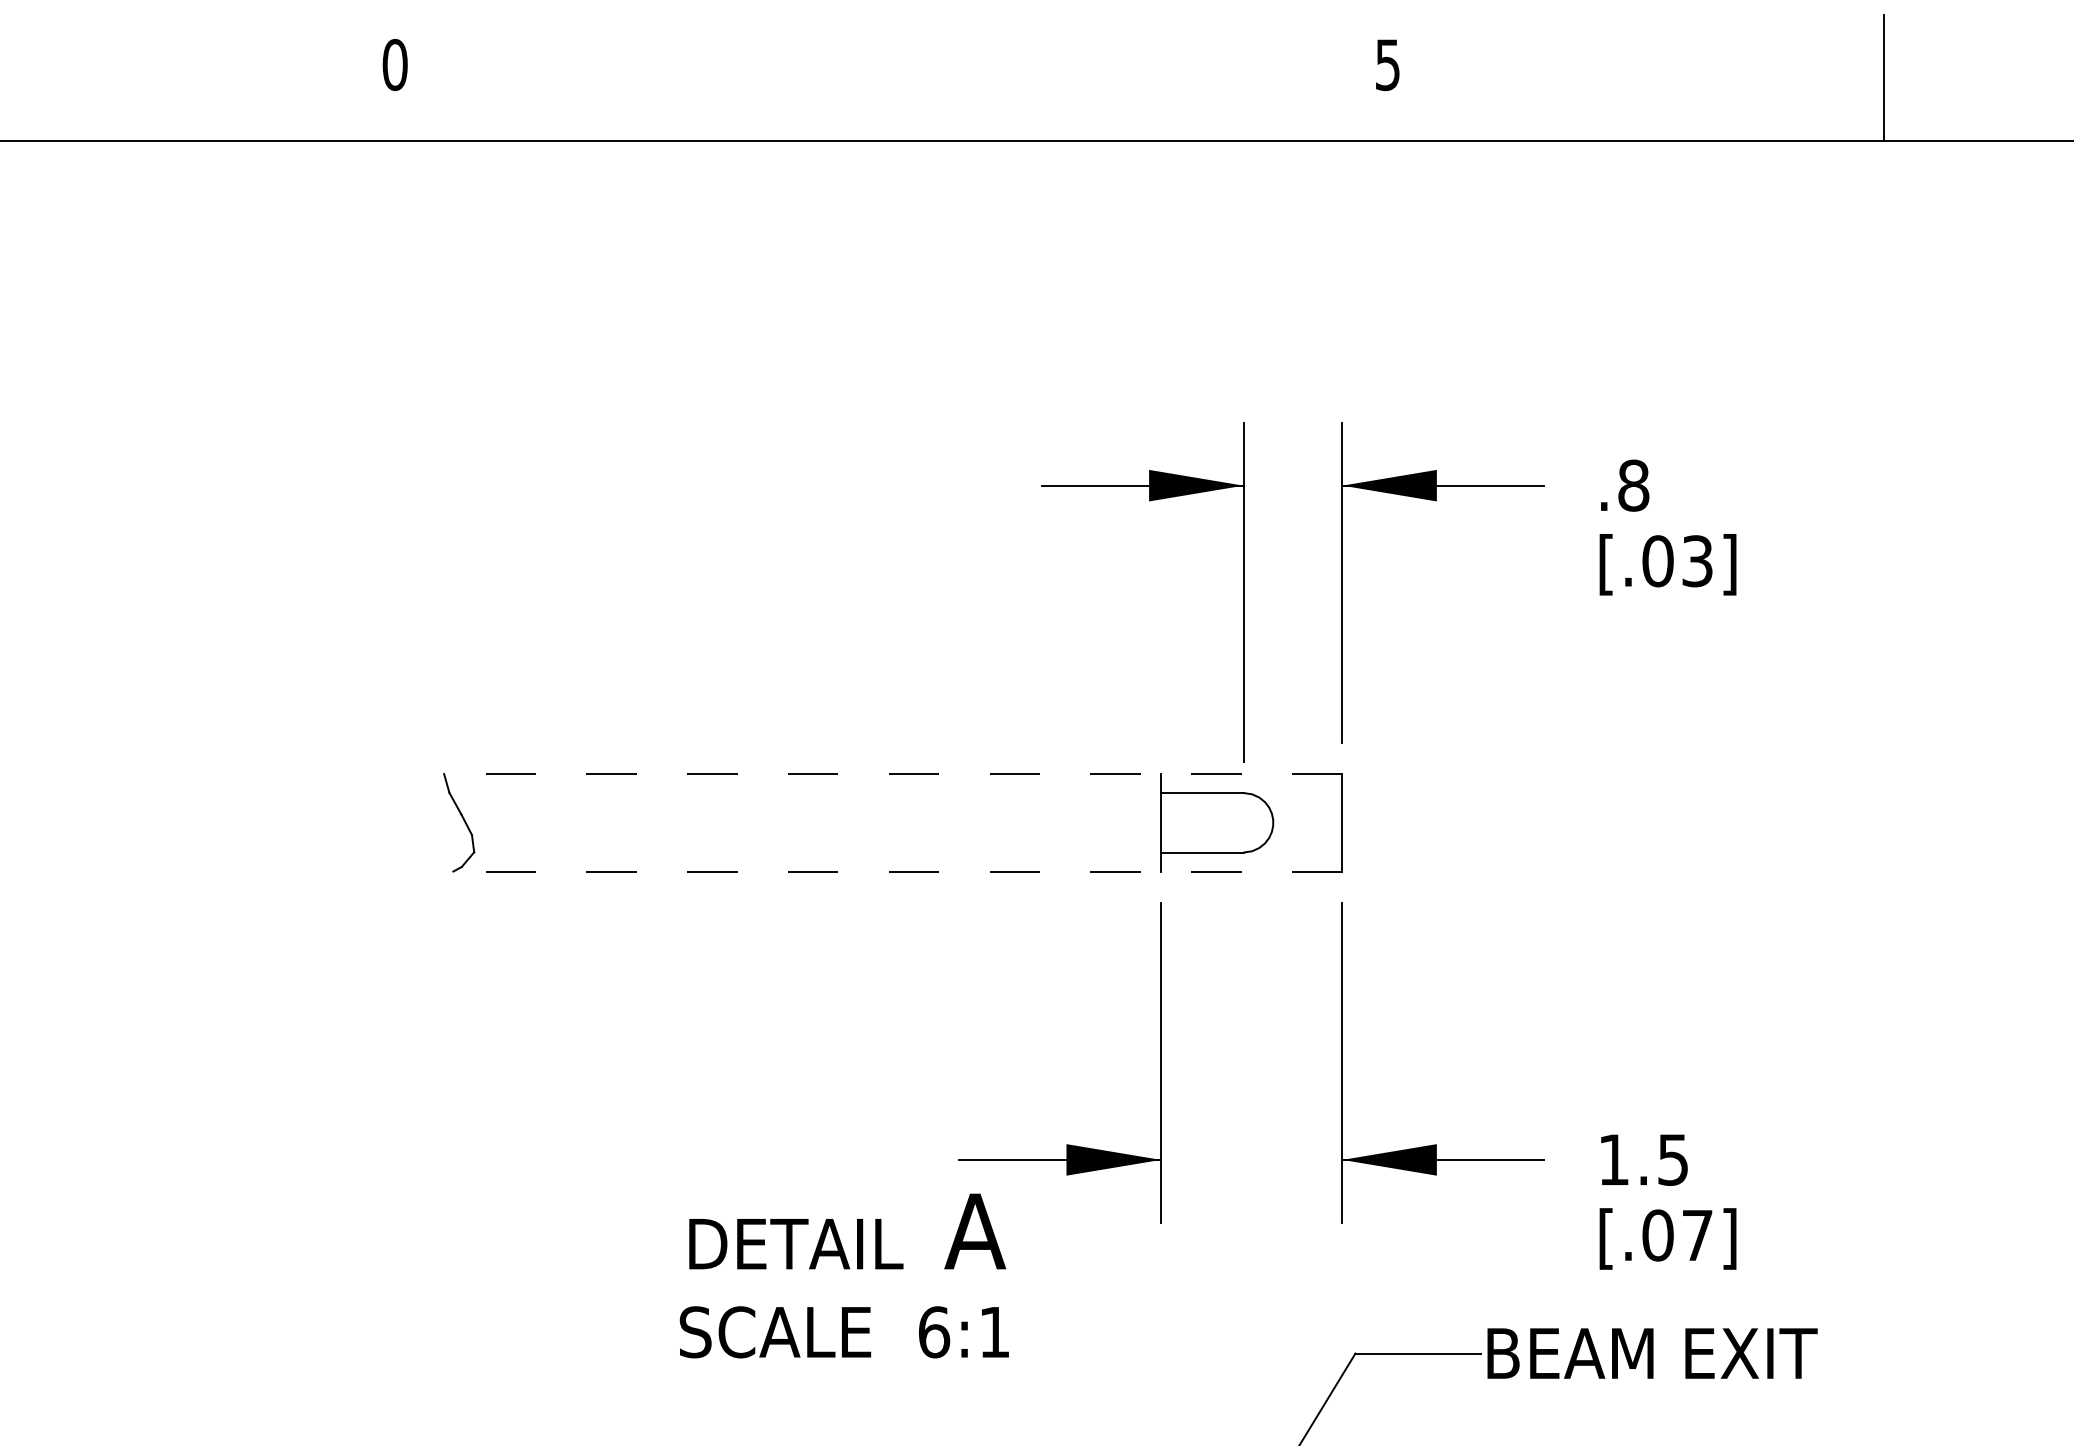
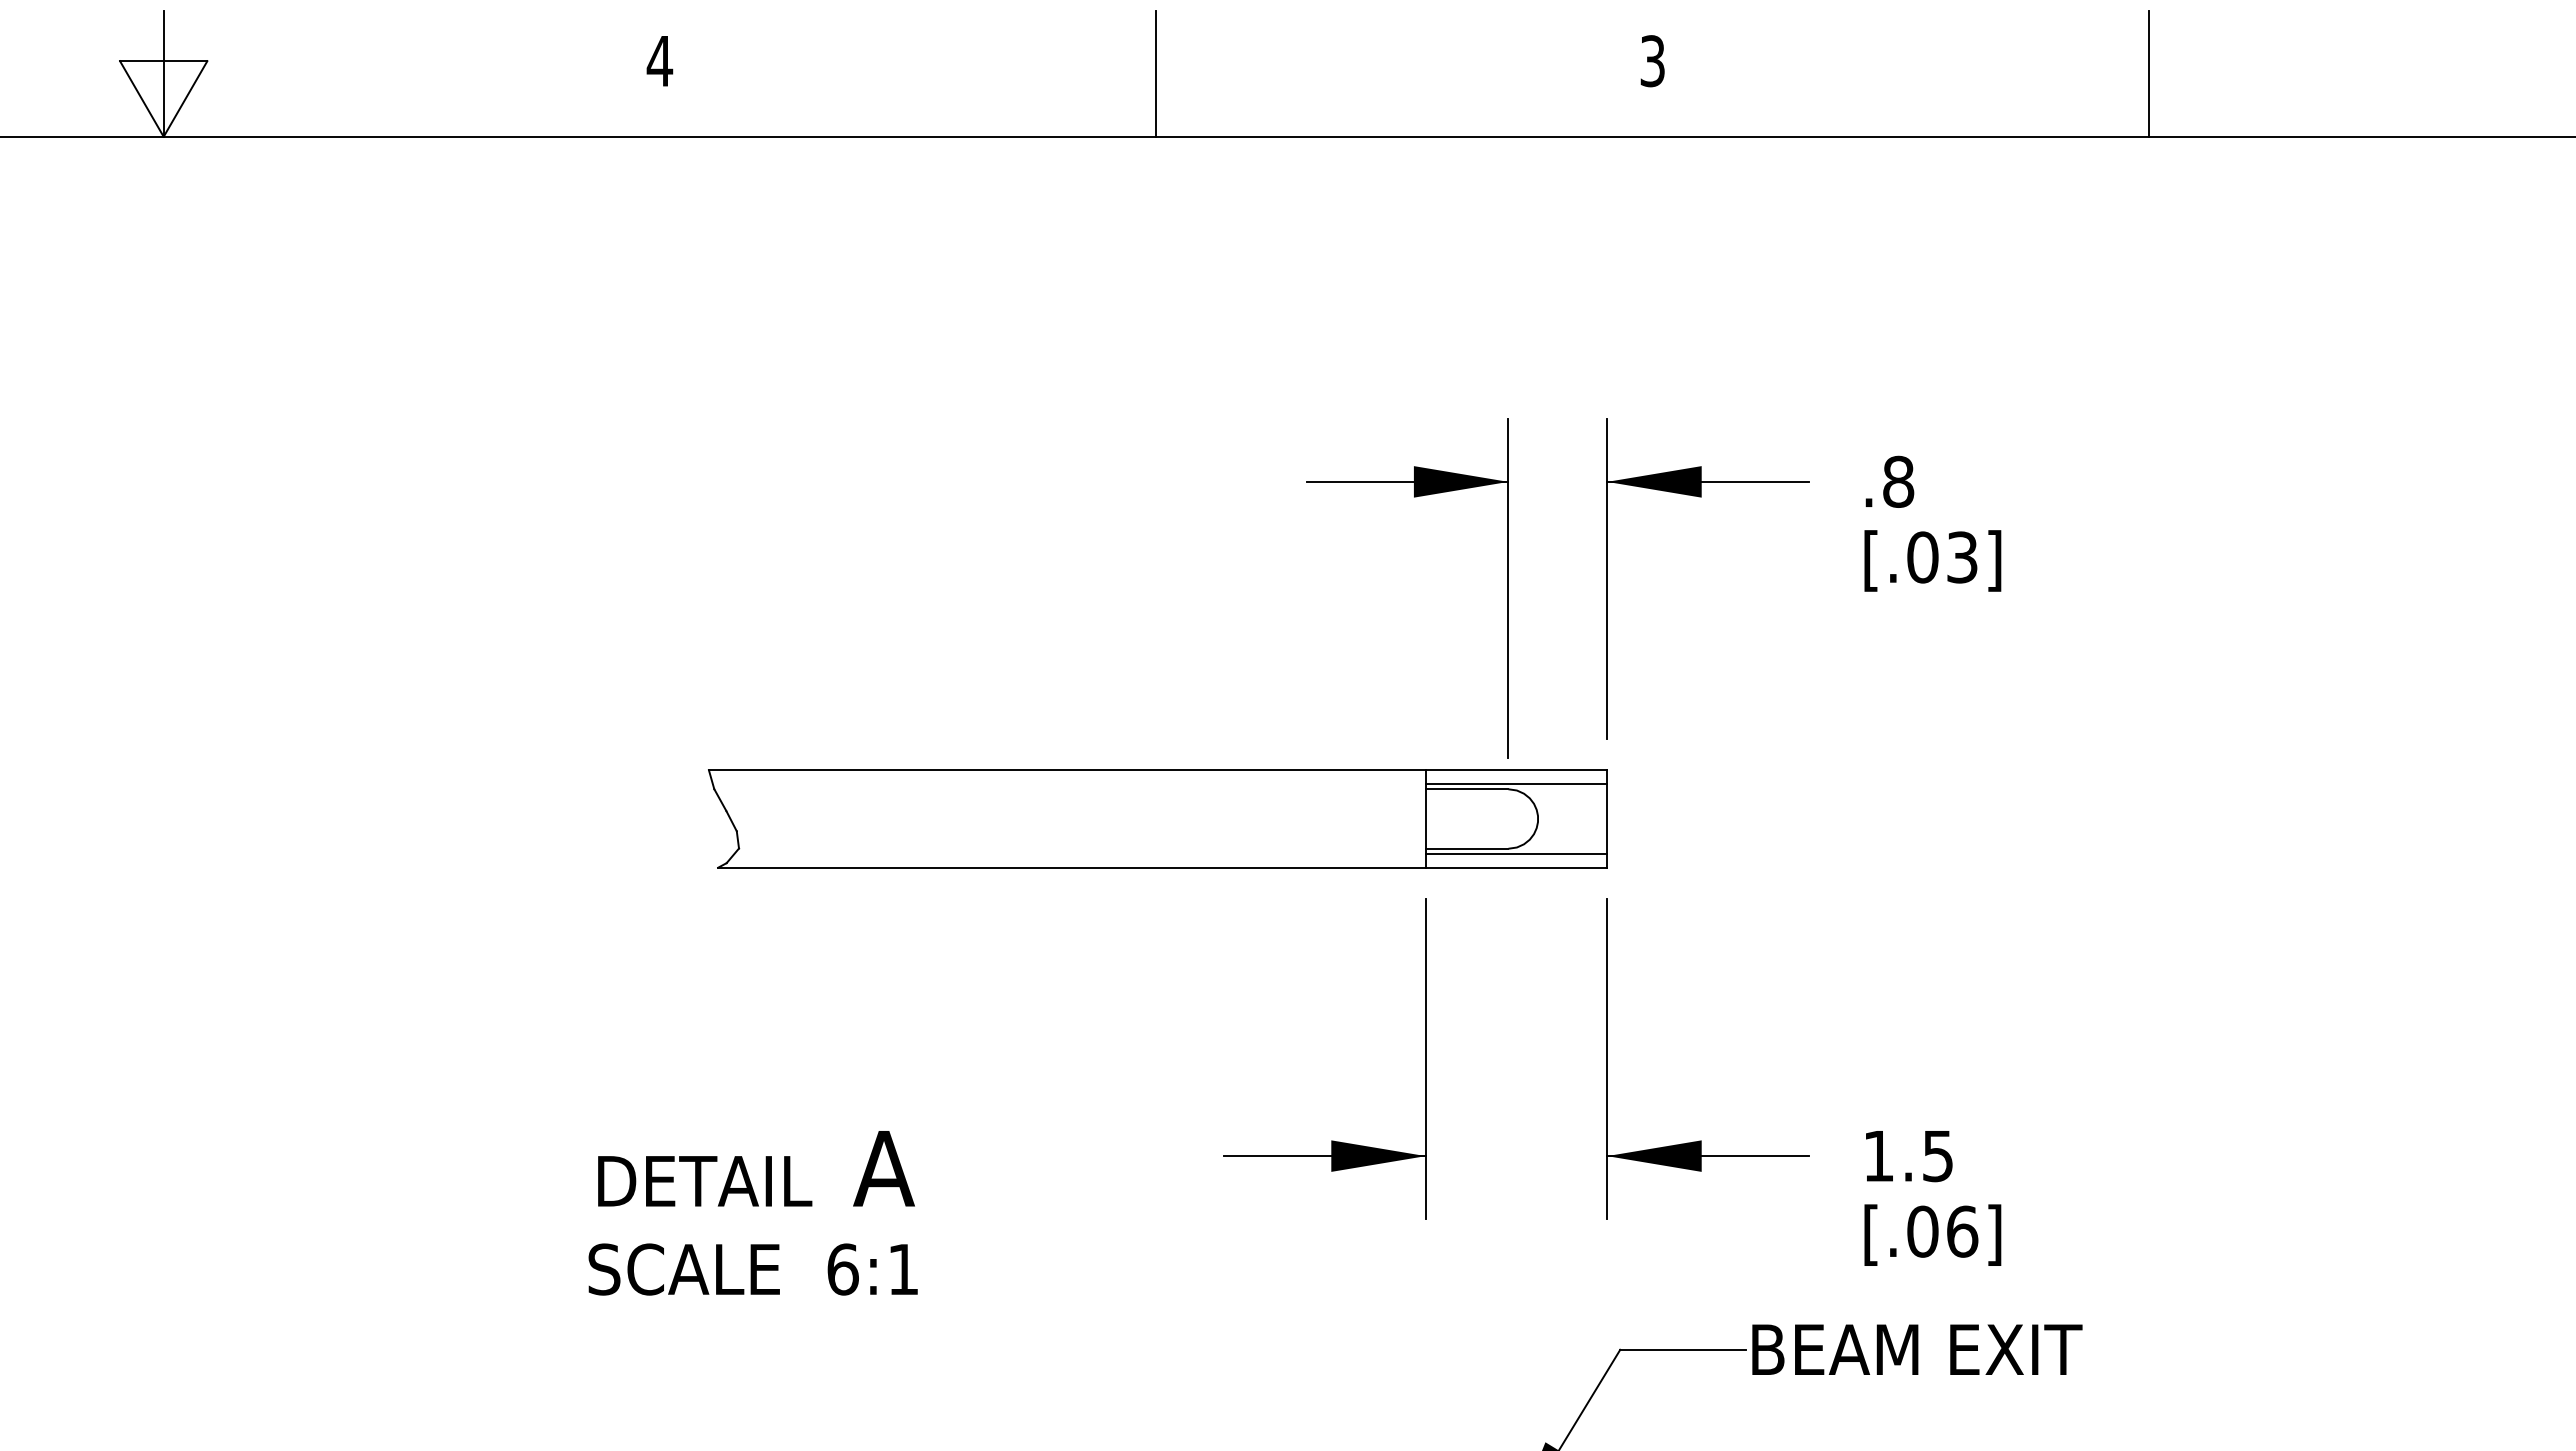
text: (1387, 64) -> (1652, 60), 5 -> 3
text: (394, 65) -> (659, 61), 0 -> 4
line: (891, 77) -> (1156, 73), added
line: (892, 774) -> (1157, 770), dashed -> solid
line: (1251, 787) -> (1516, 783), added
line: (1251, 858) -> (1516, 854), added
line: (897, 871) -> (1162, 867), dashed -> solid
text: (1697, 1235) -> (1962, 1231), [.07] -> [.06]
text: (843, 1276) -> (752, 1213), moved

